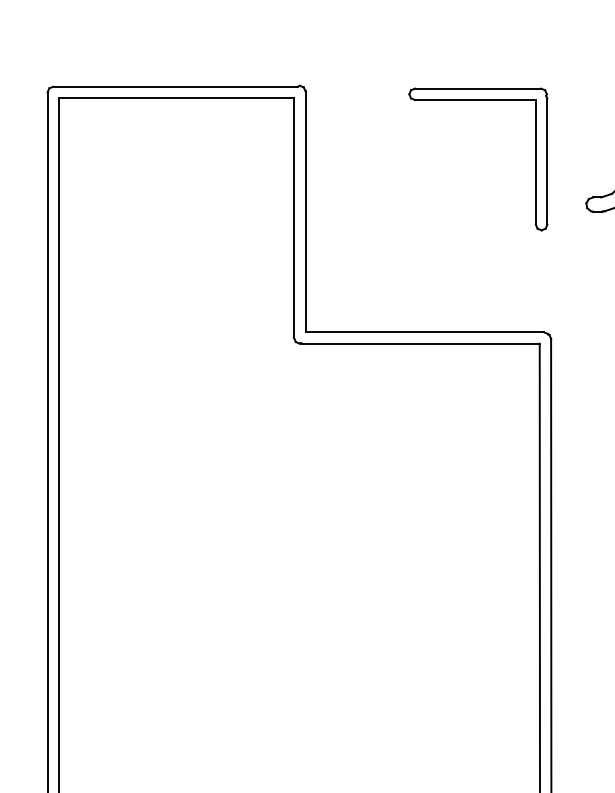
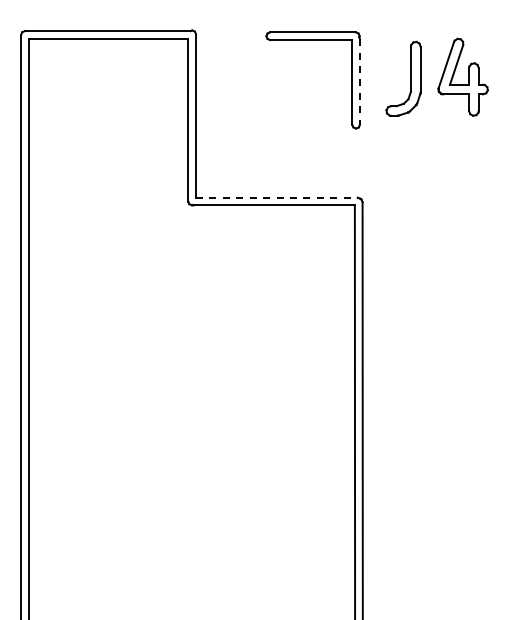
line: (548, 161) -> (360, 81), solid -> dashed
line: (424, 332) -> (276, 197), solid -> dashed

